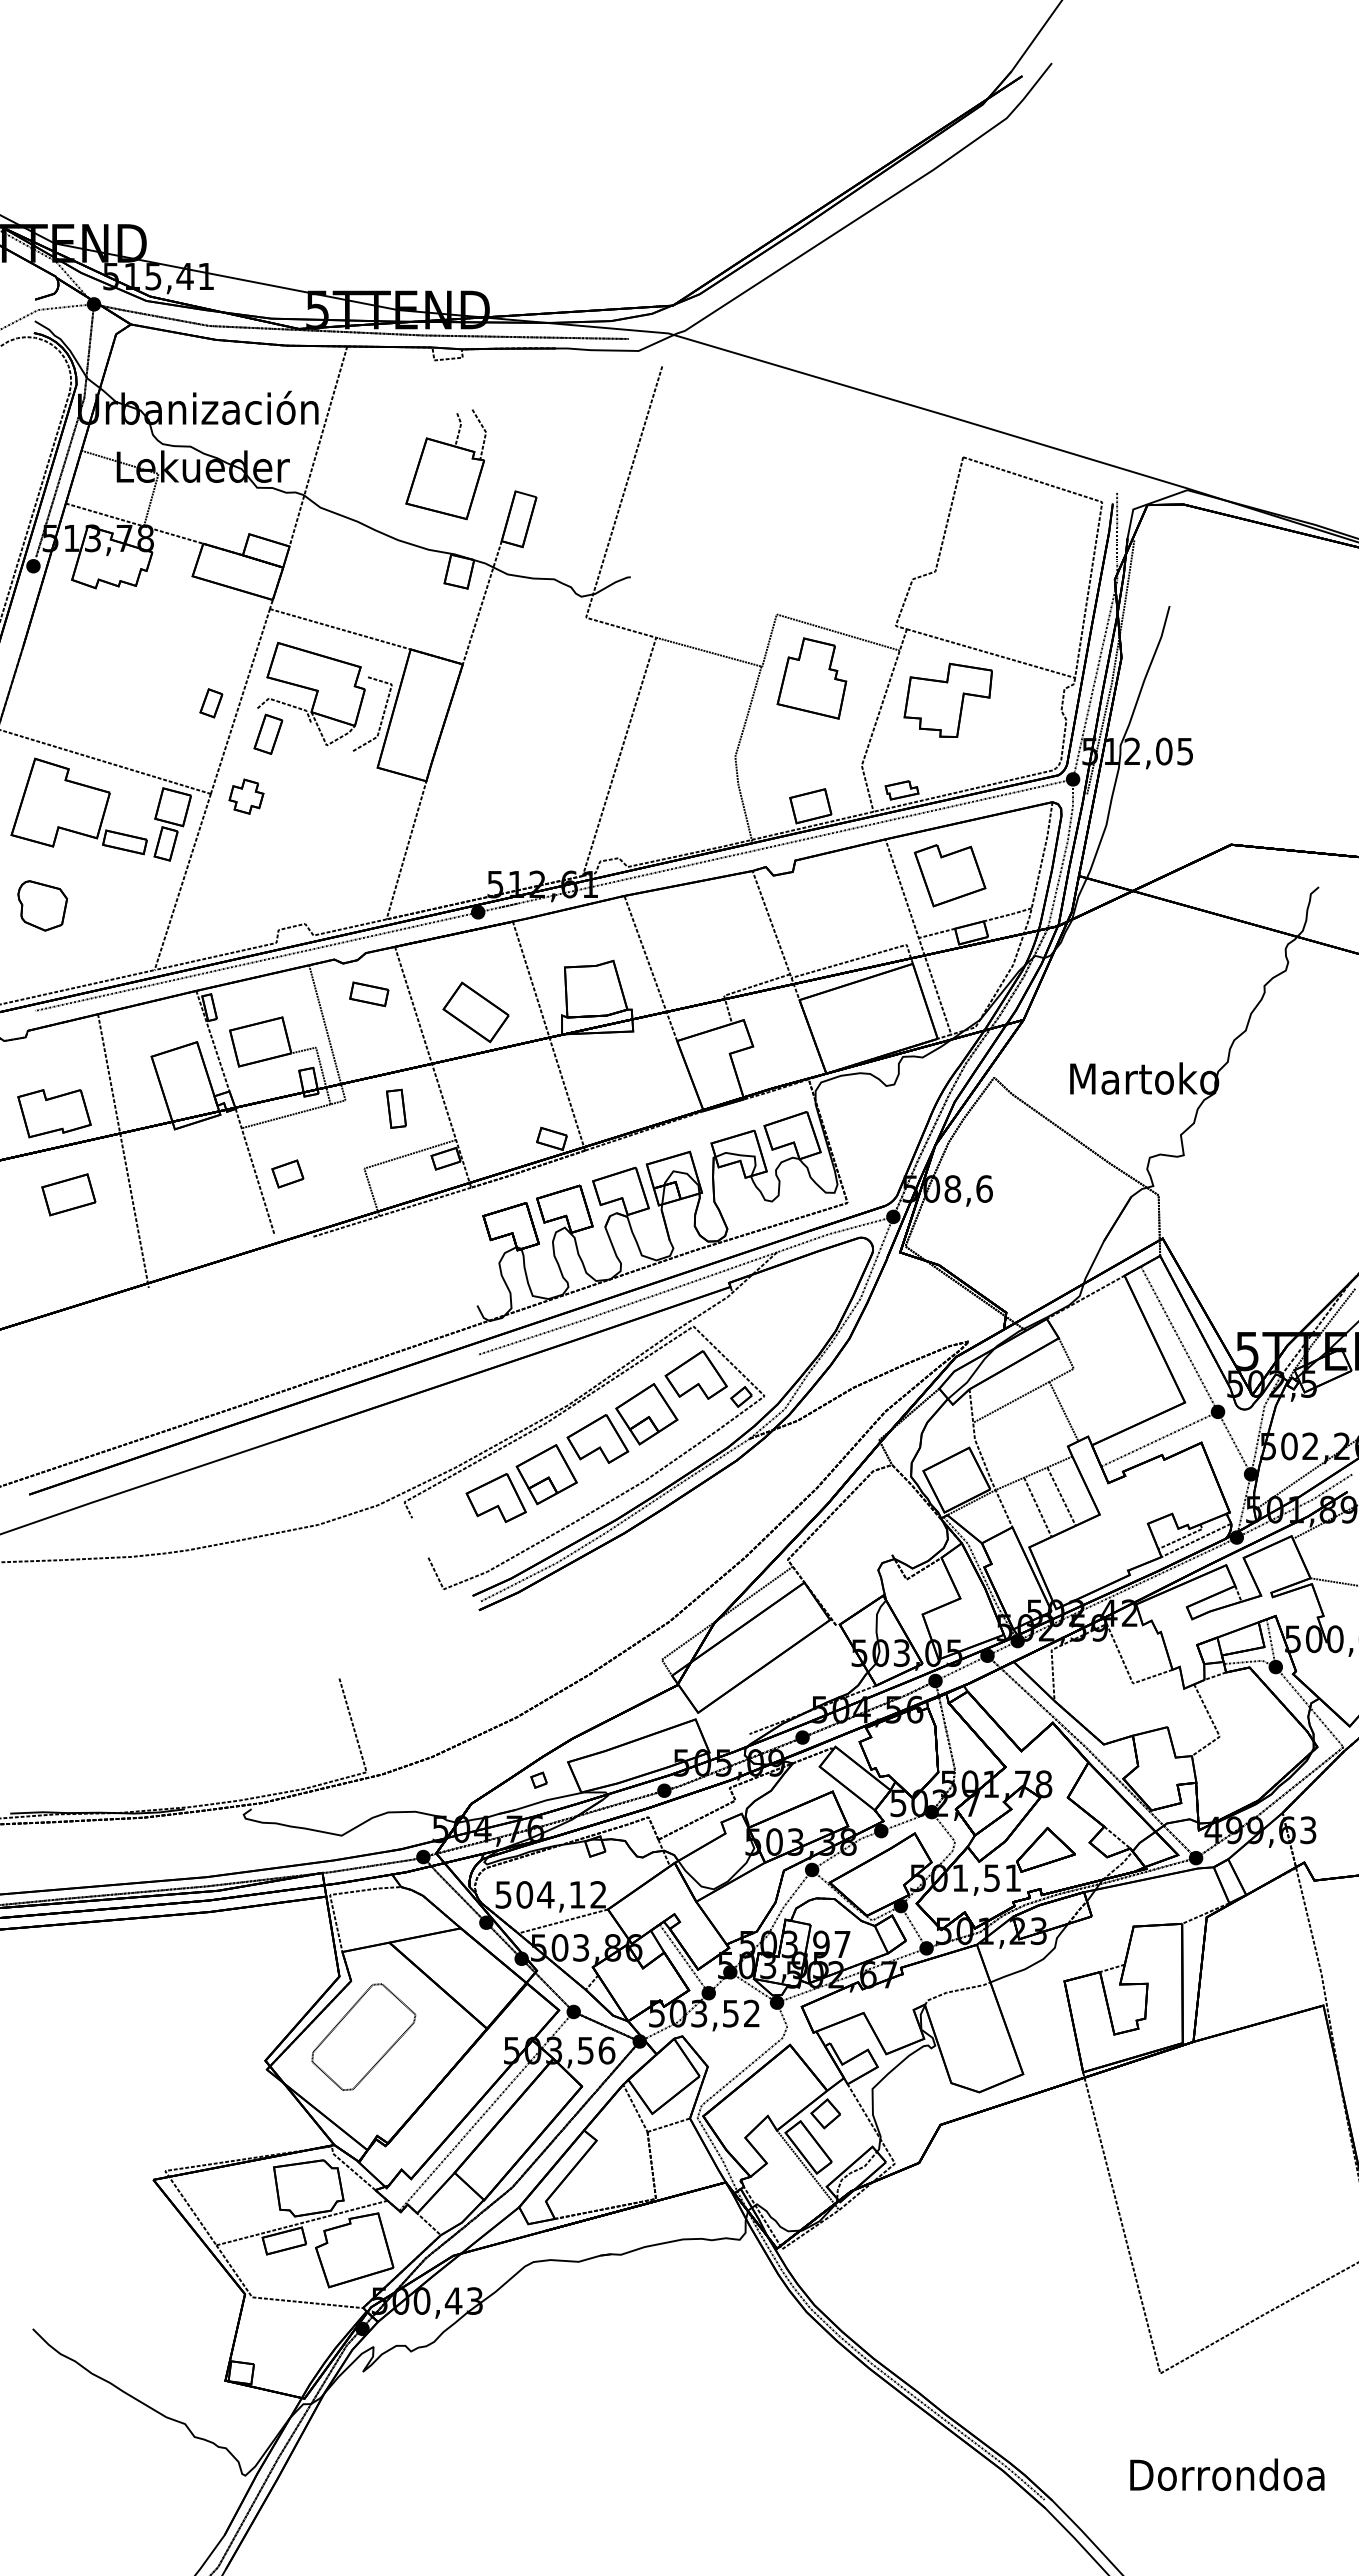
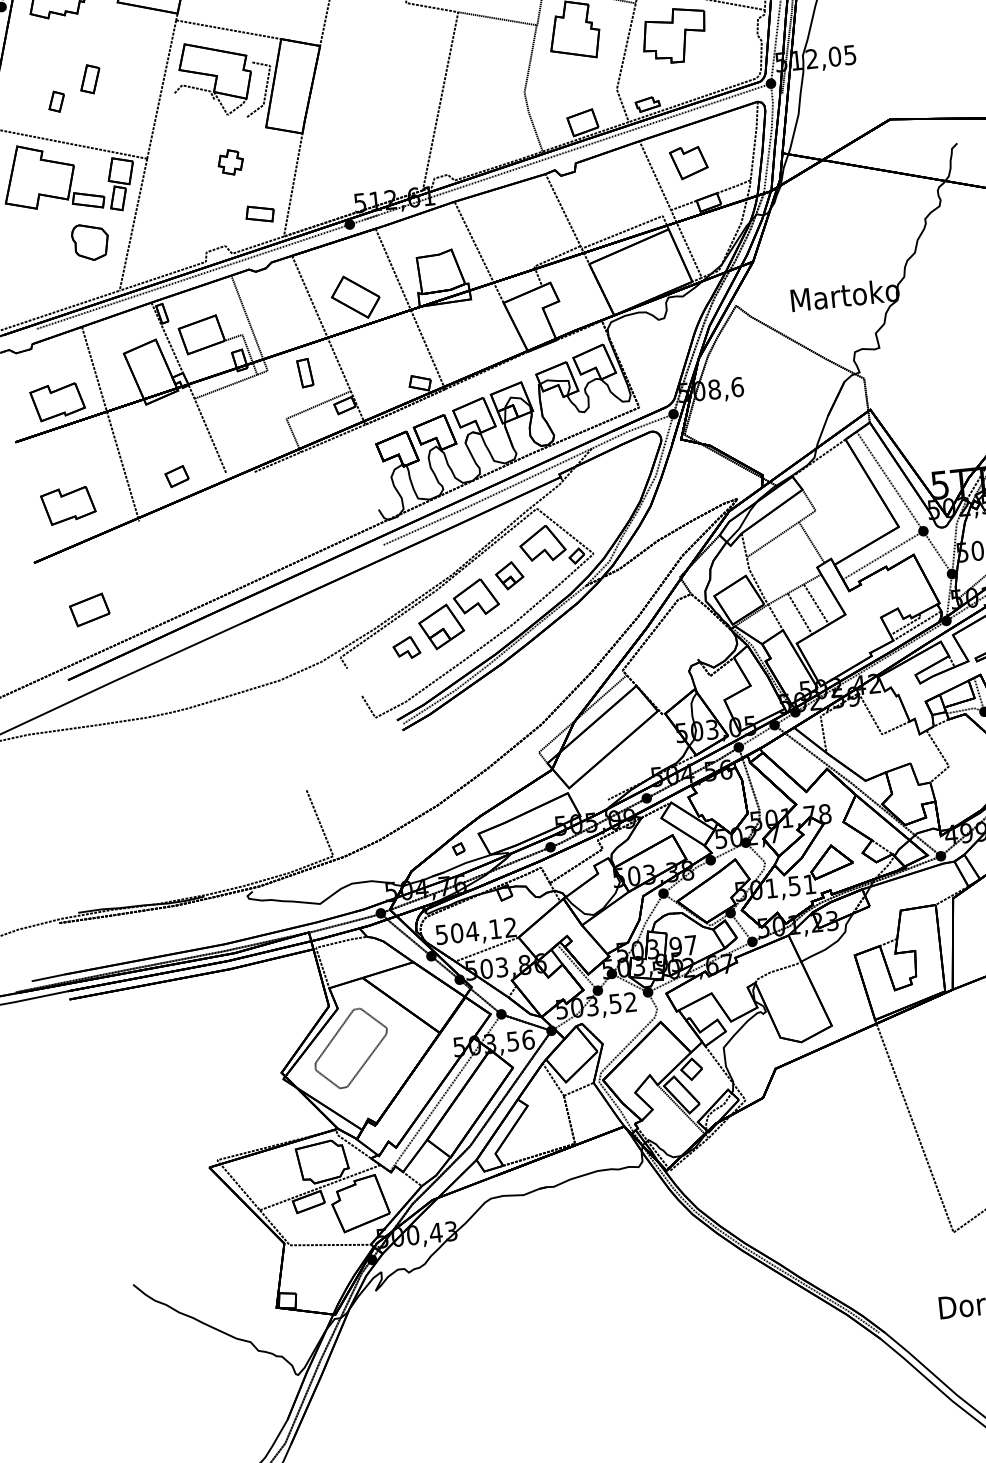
part: (211, 703) -> (56, 101), moved
part: (268, 733) -> (90, 78), moved
part: (246, 796) -> (230, 162), moved
part: (949, 875) -> (688, 162), size x0.7
part: (42, 905) -> (90, 242), moved
part: (369, 994) -> (260, 214), moved
part: (287, 1173) -> (176, 476), moved
part: (68, 1194) -> (89, 609), moved
part: (54, 1256) -> (68, 505), added
part: (646, 1414) -> (509, 575), size x0.6
part: (495, 1498) -> (406, 648), size x0.6

